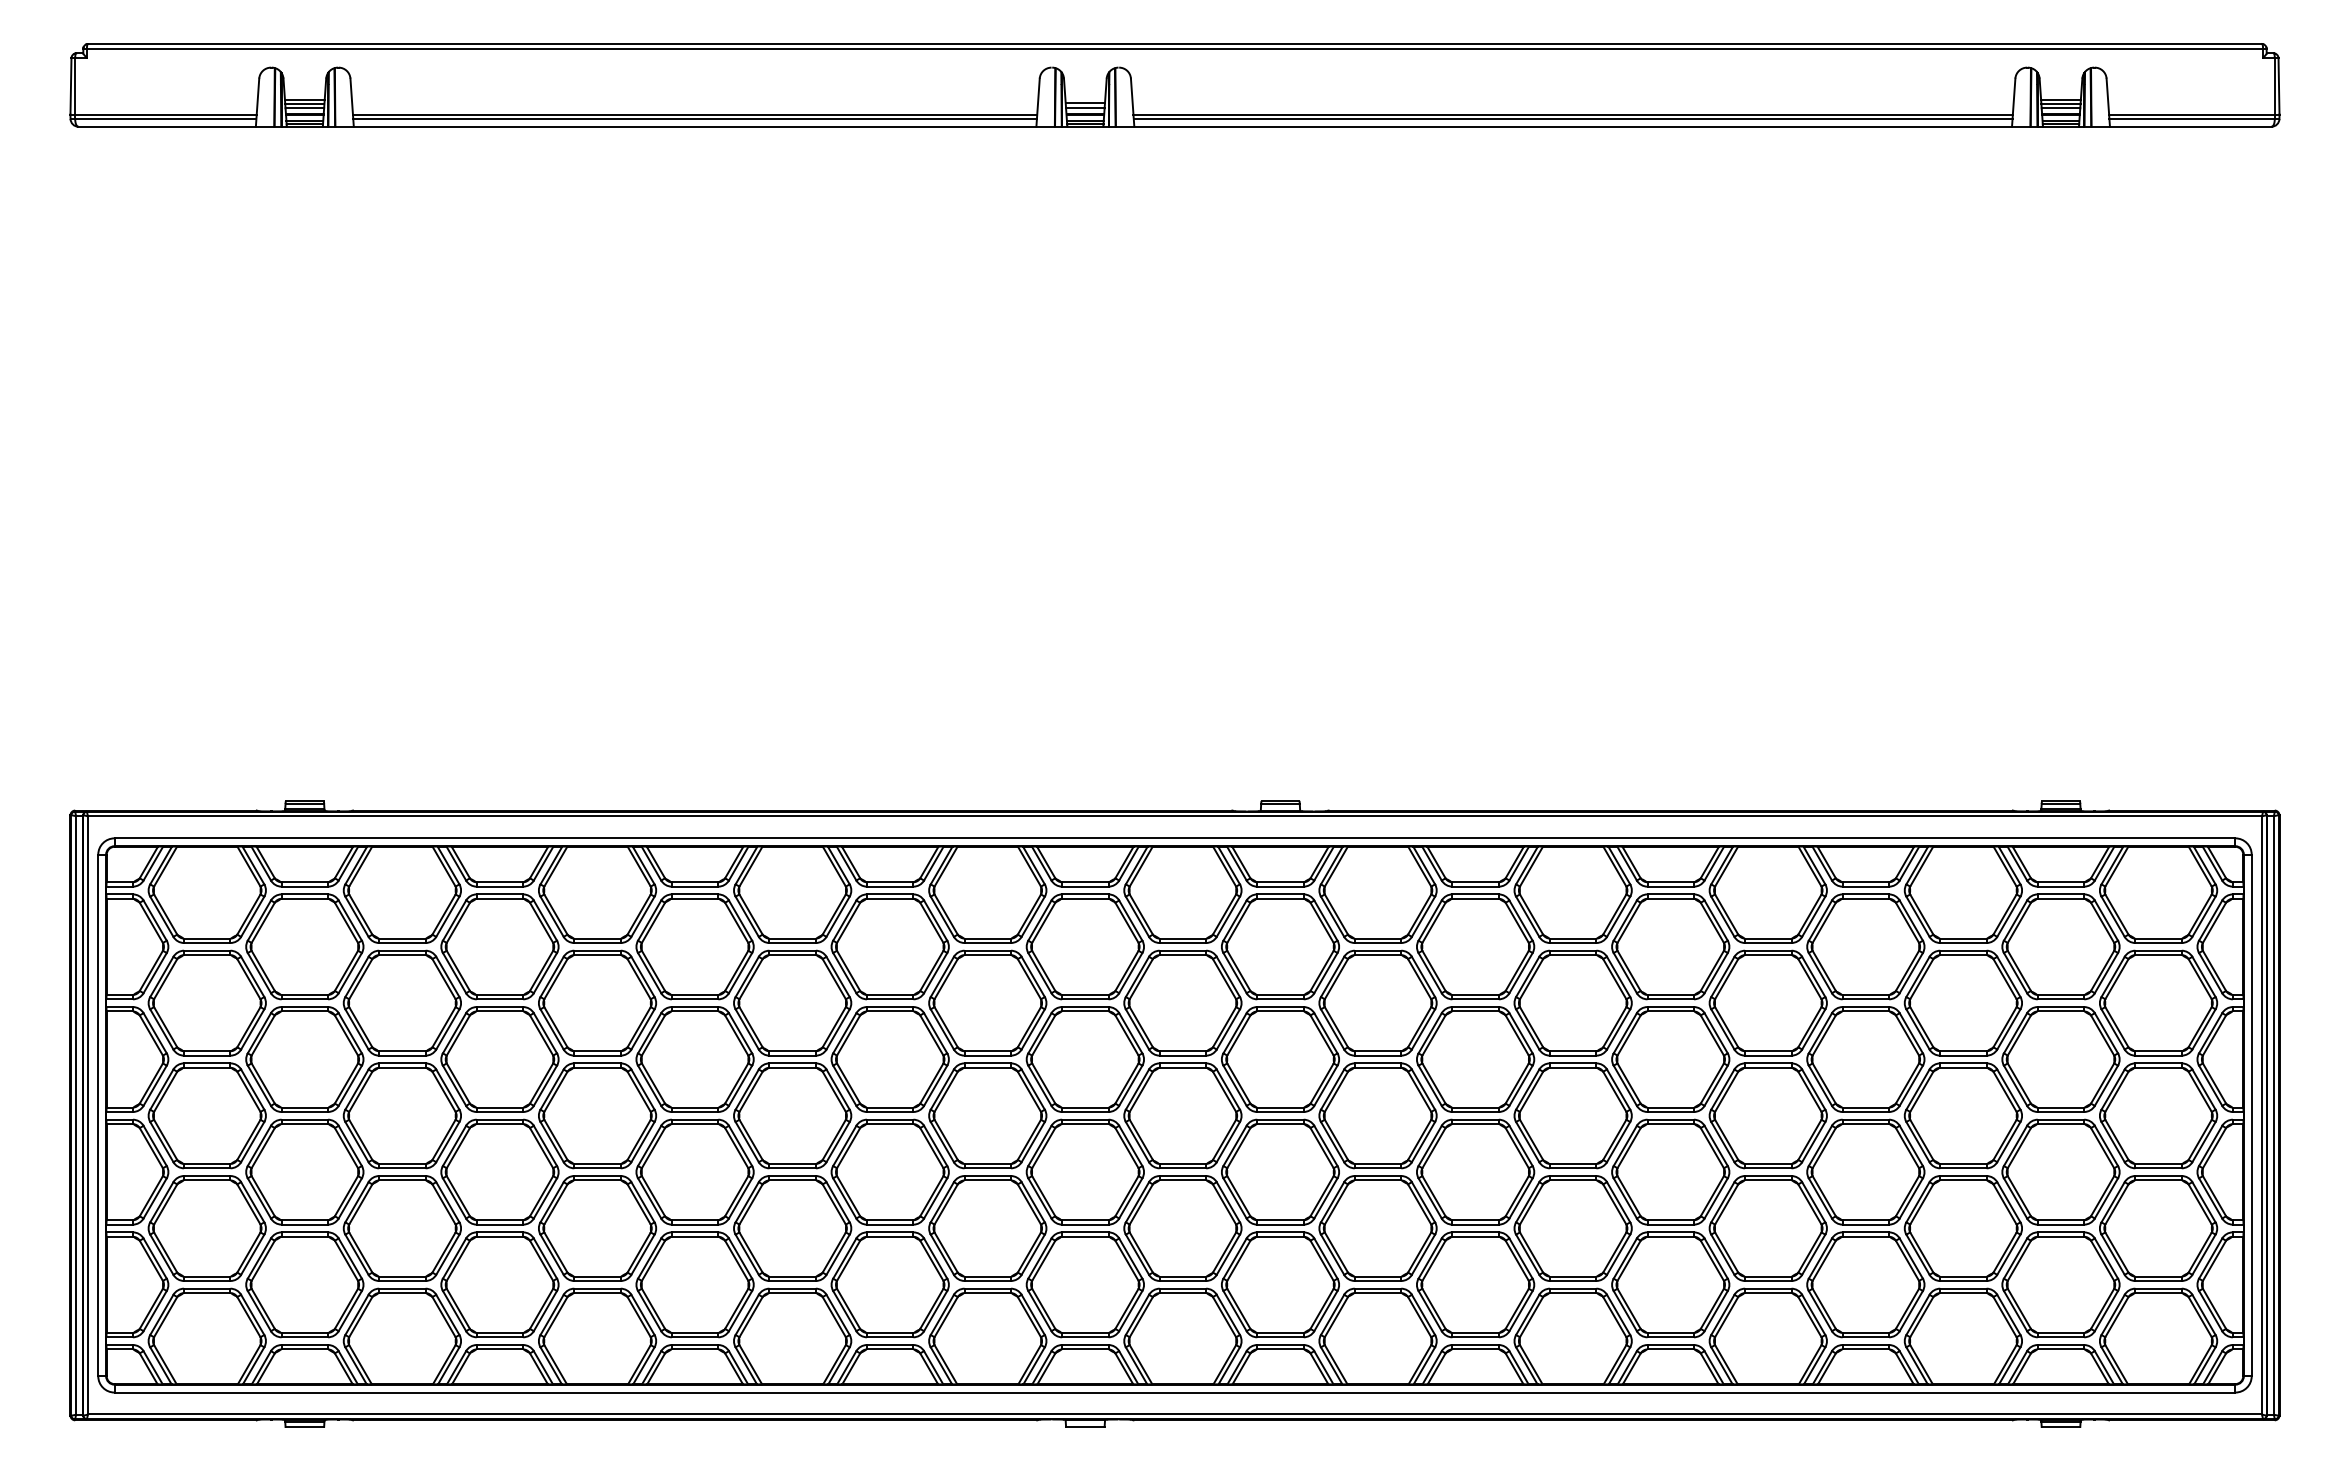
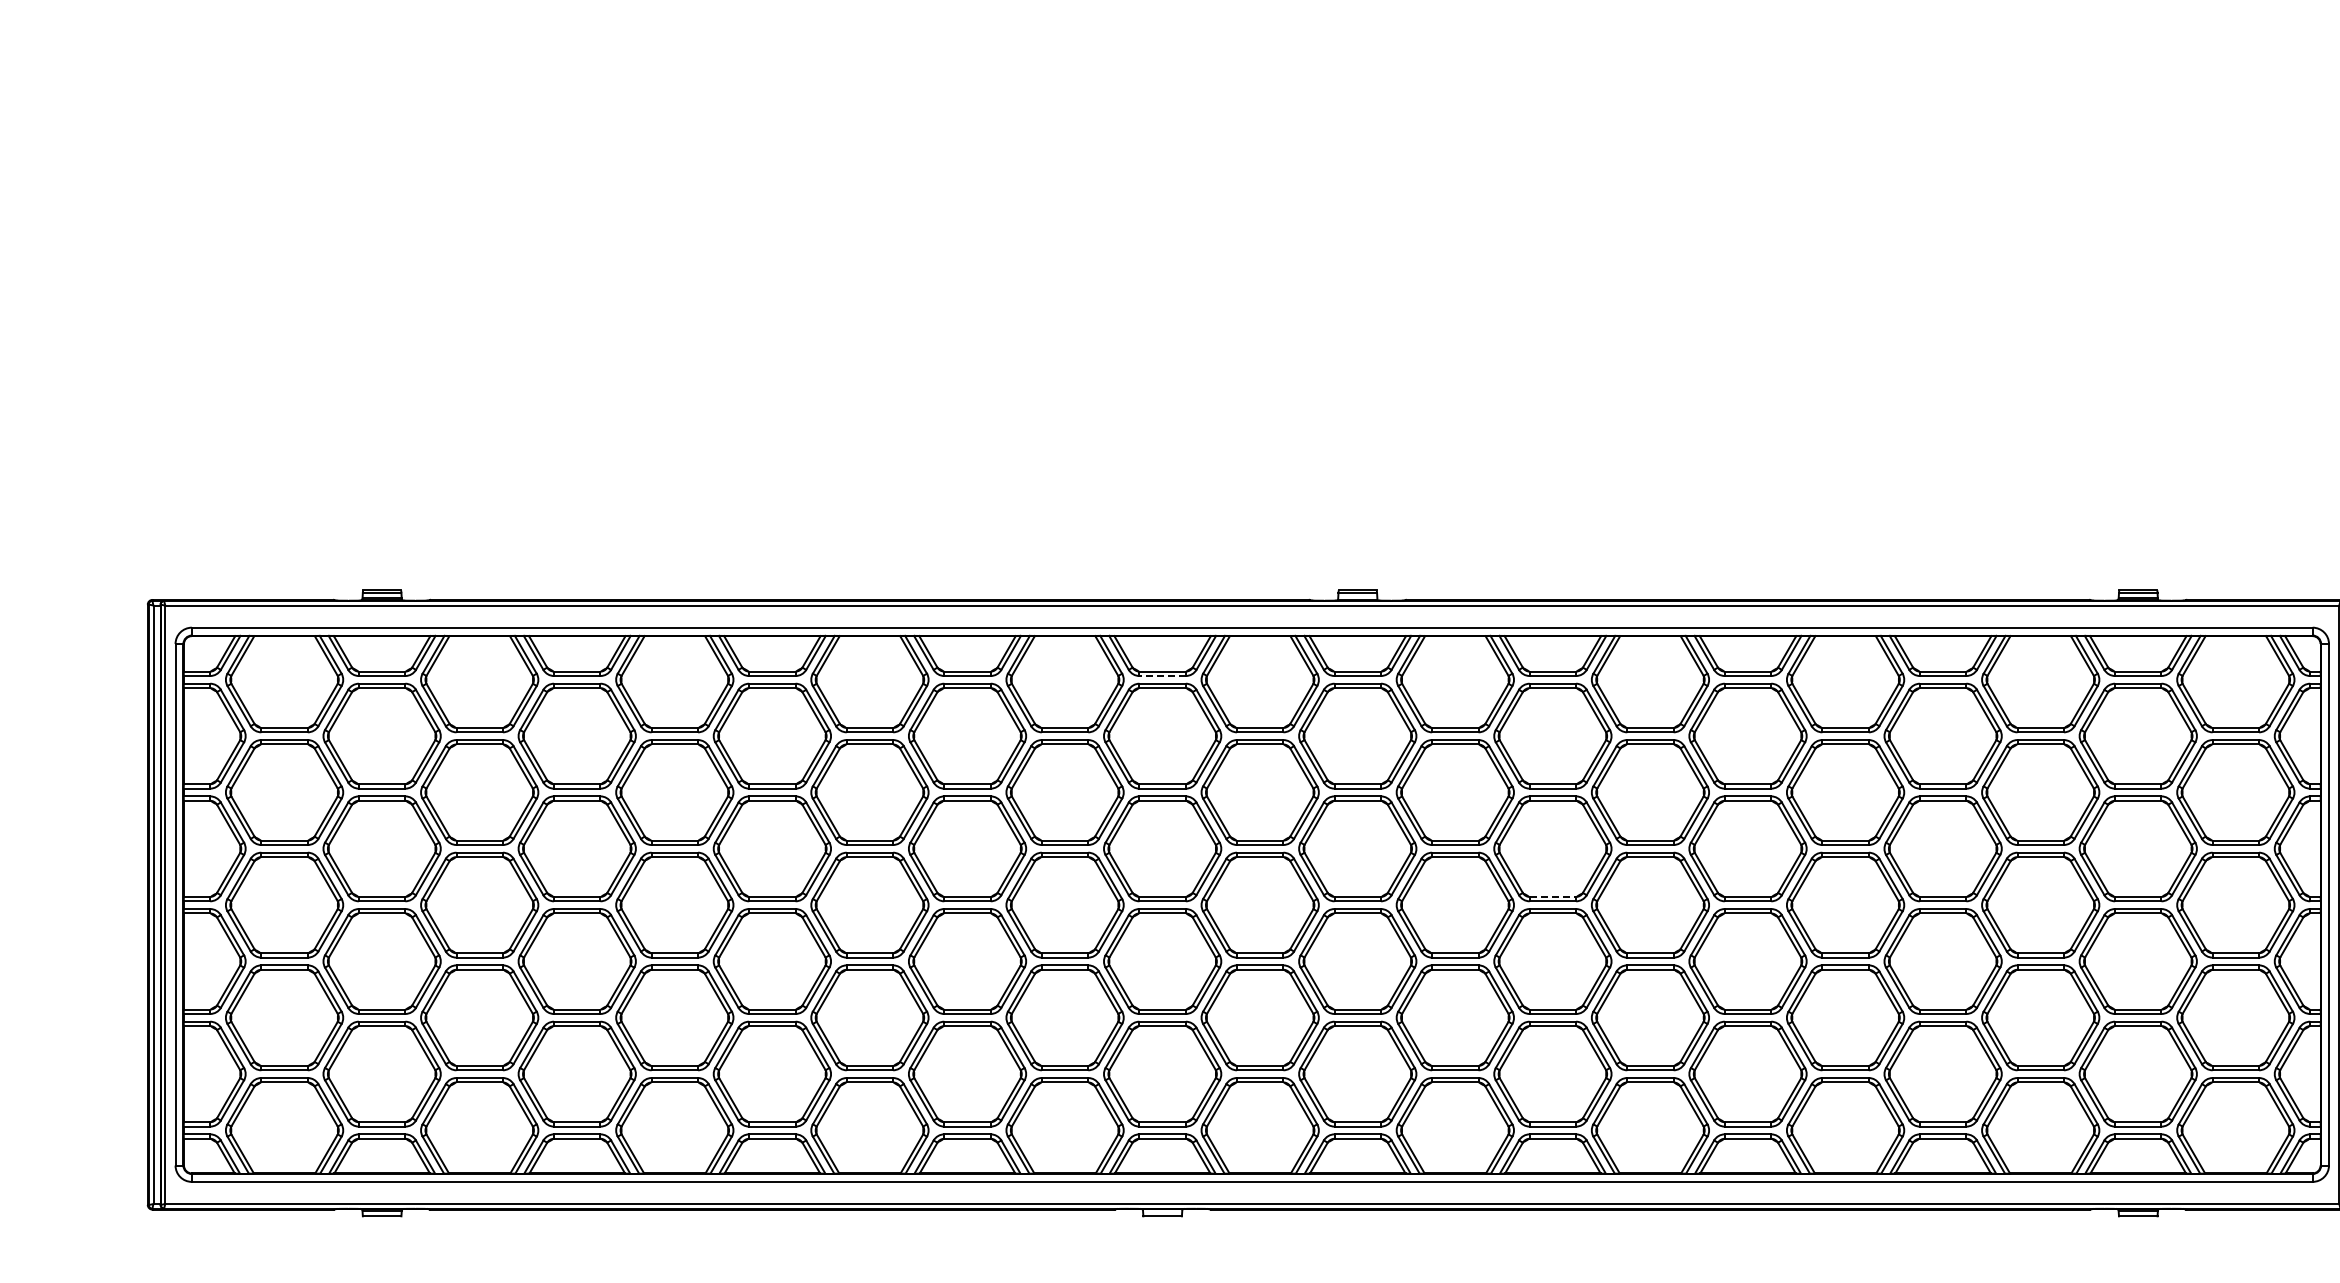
line: (1084, 886) -> (1161, 675), solid -> dashed
line: (1476, 1107) -> (1553, 896), solid -> dashed

